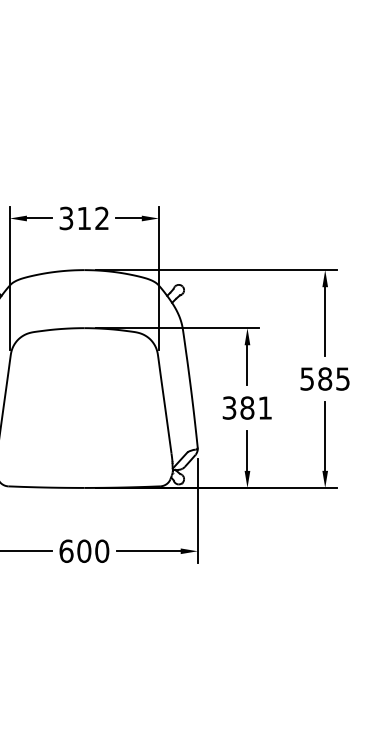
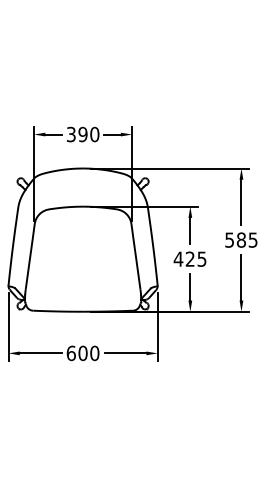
text: (92, 218) -> (88, 134), 312 -> 390
text: (246, 406) -> (189, 258), 381 -> 425

